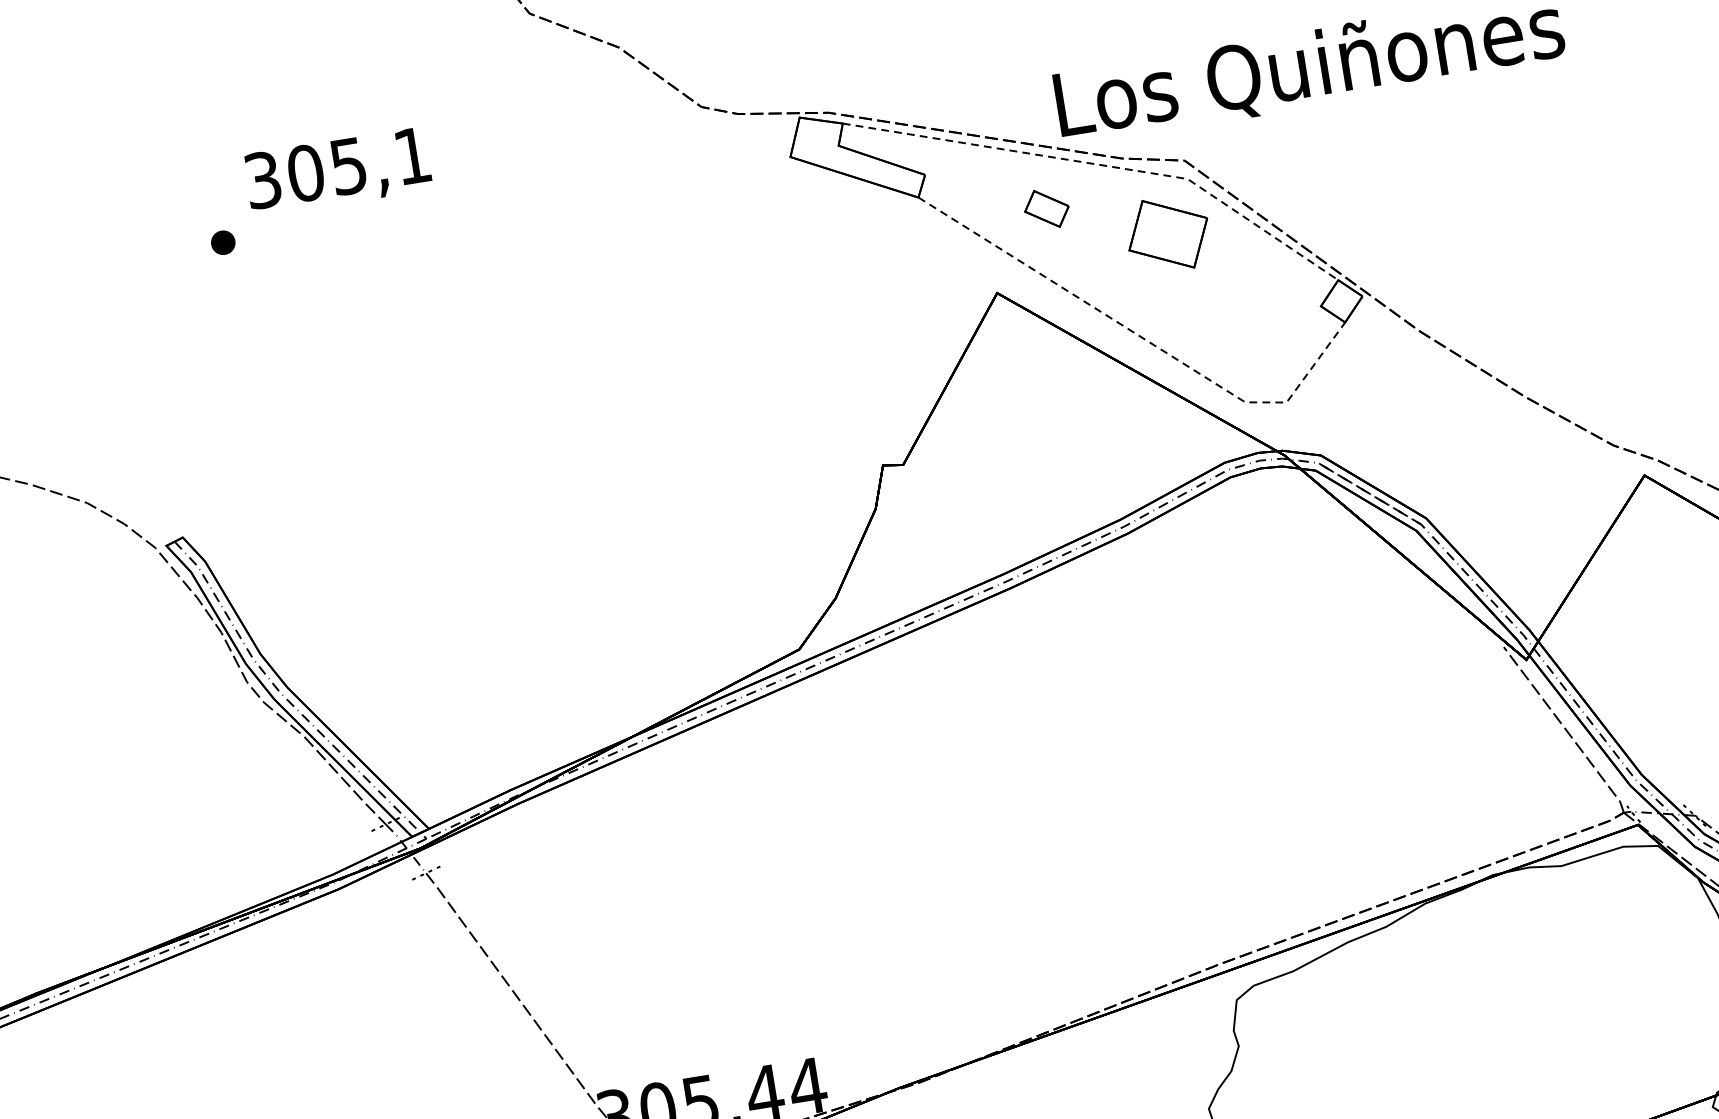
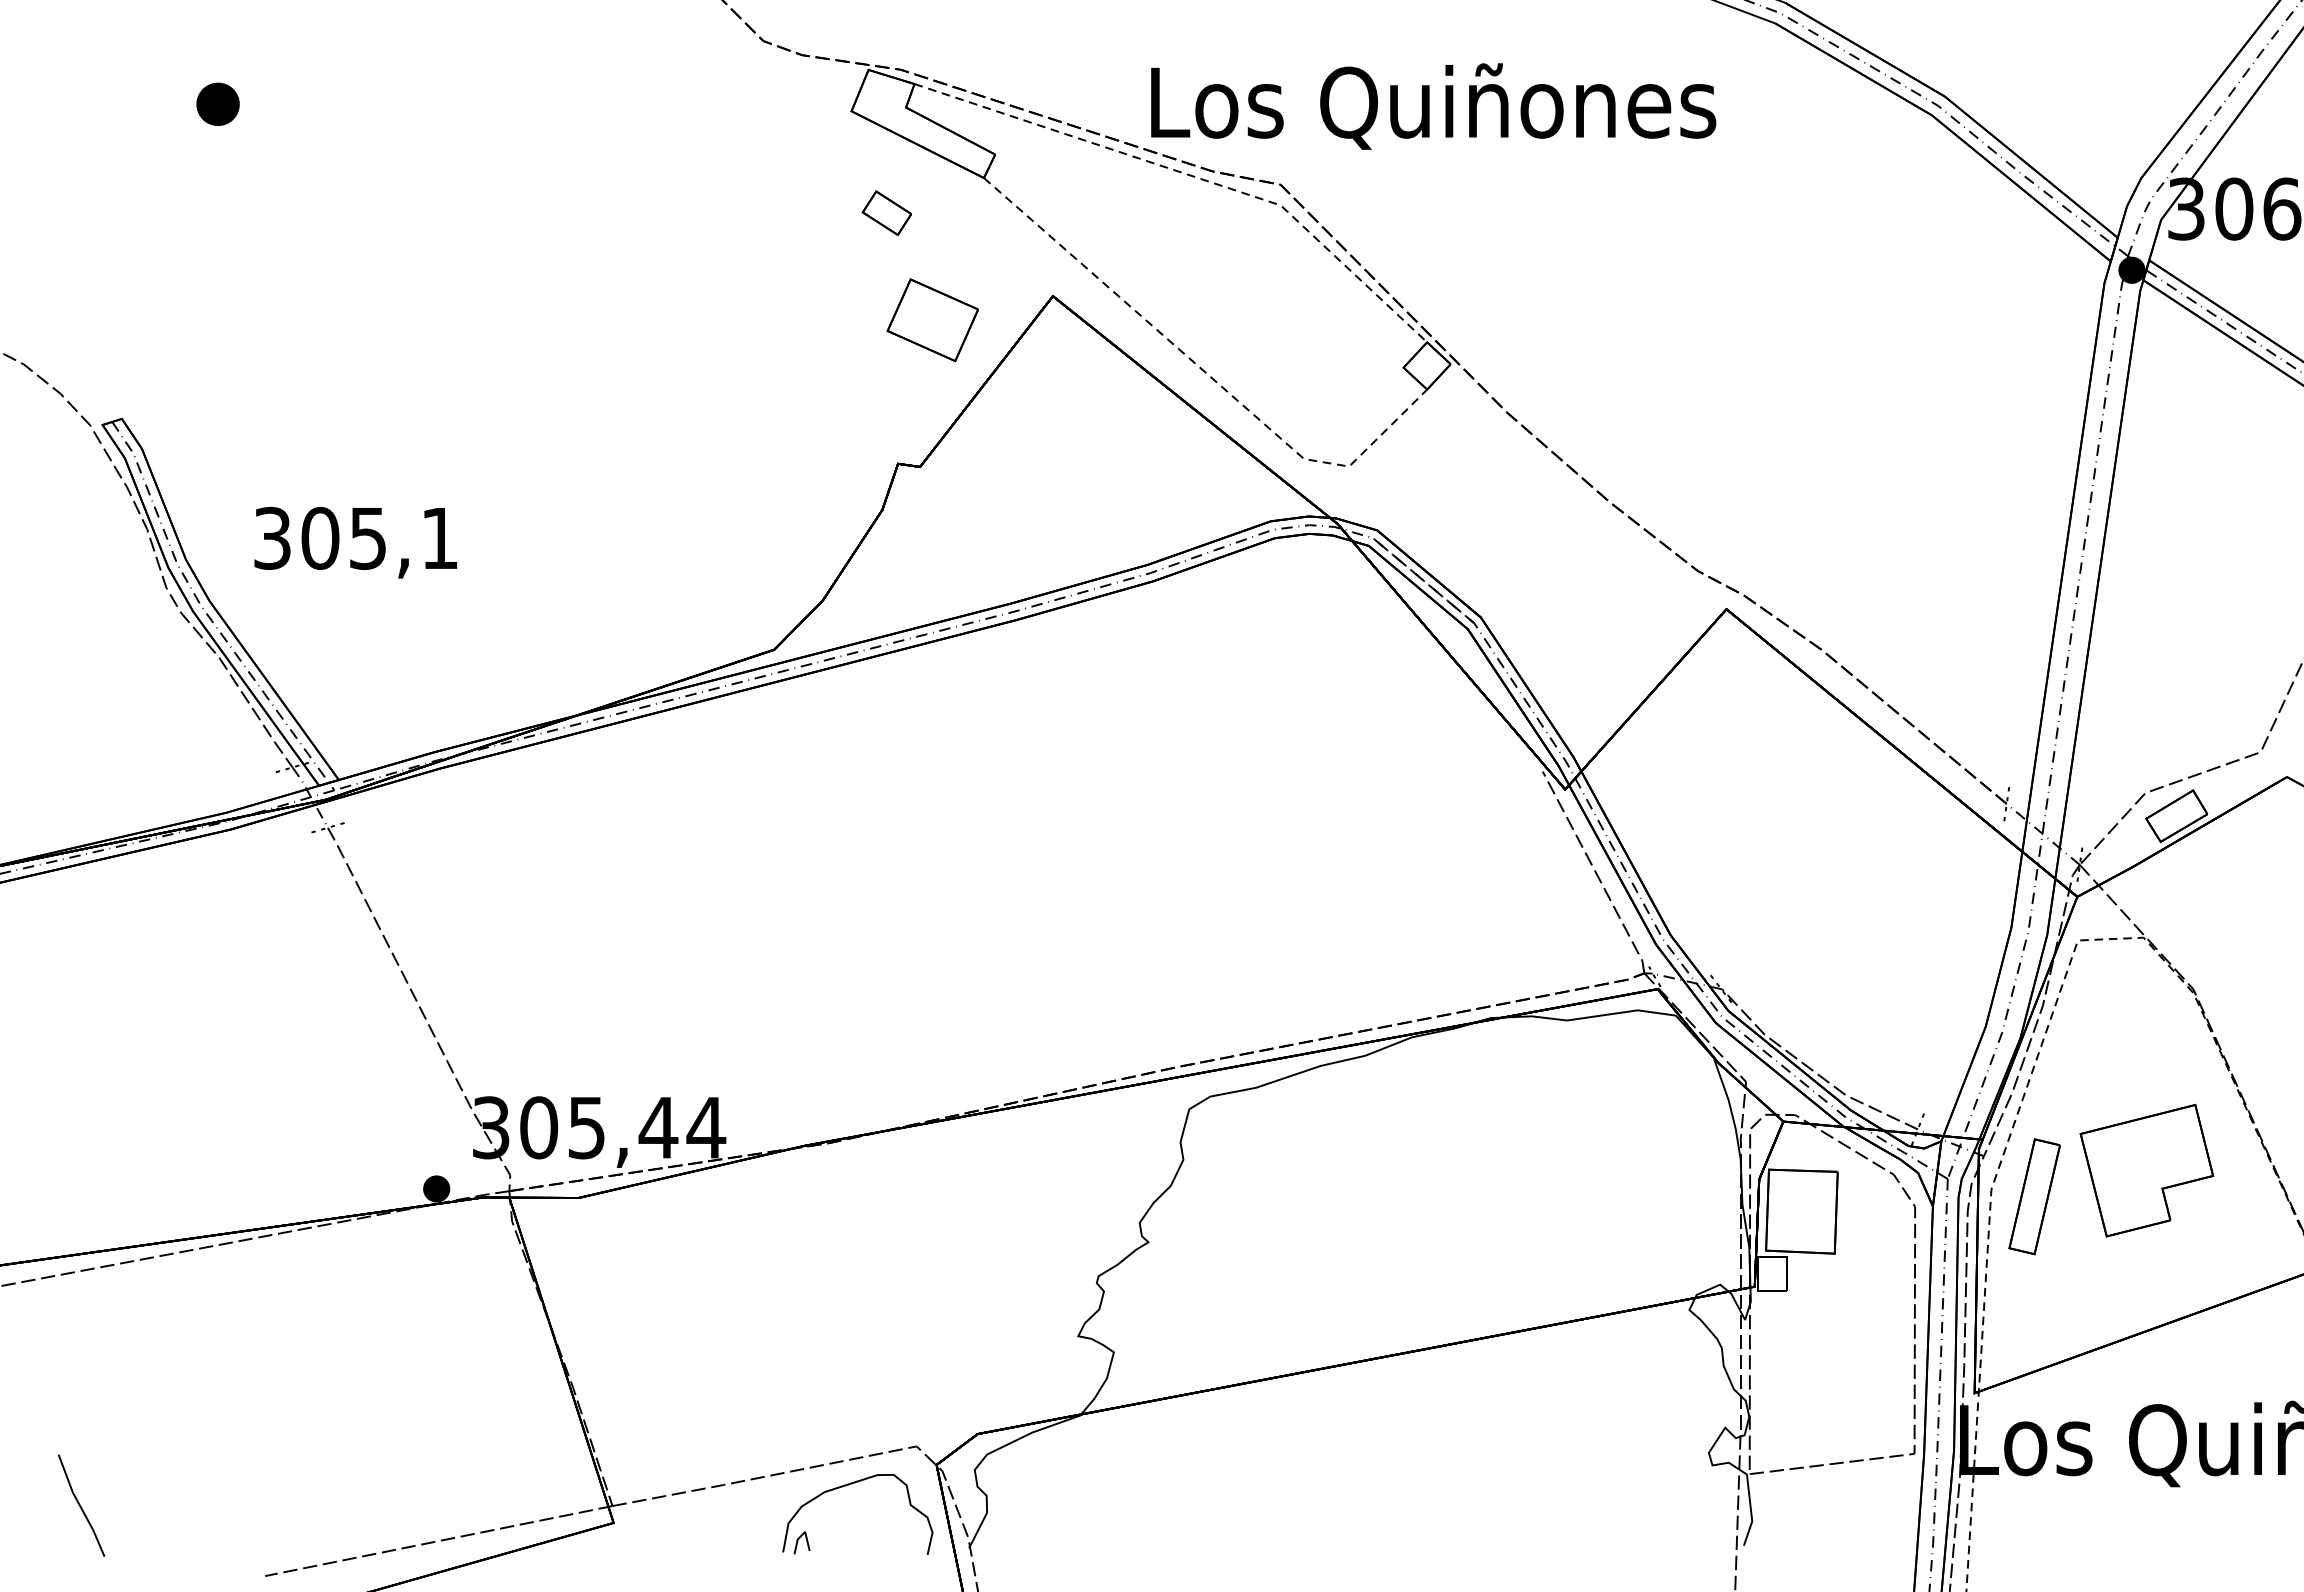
text: (337, 171) -> (355, 542), moved
part: (1046, 209) -> (886, 213), moved
part: (1168, 234) -> (932, 320), moved
part: (222, 242) -> (217, 104), size x1.6

